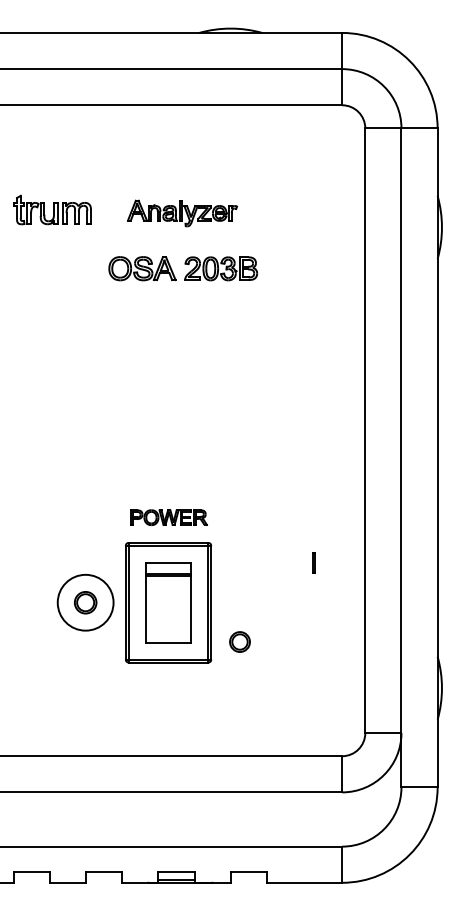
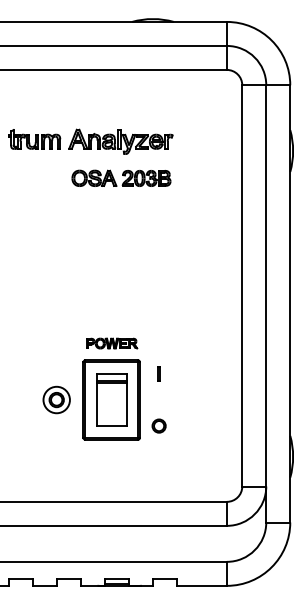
part: (181, 213) -> (120, 141), size x1.43
line: (312, 562) -> (158, 373), moved
circle: (85, 601) -> (56, 399), size x0.71

